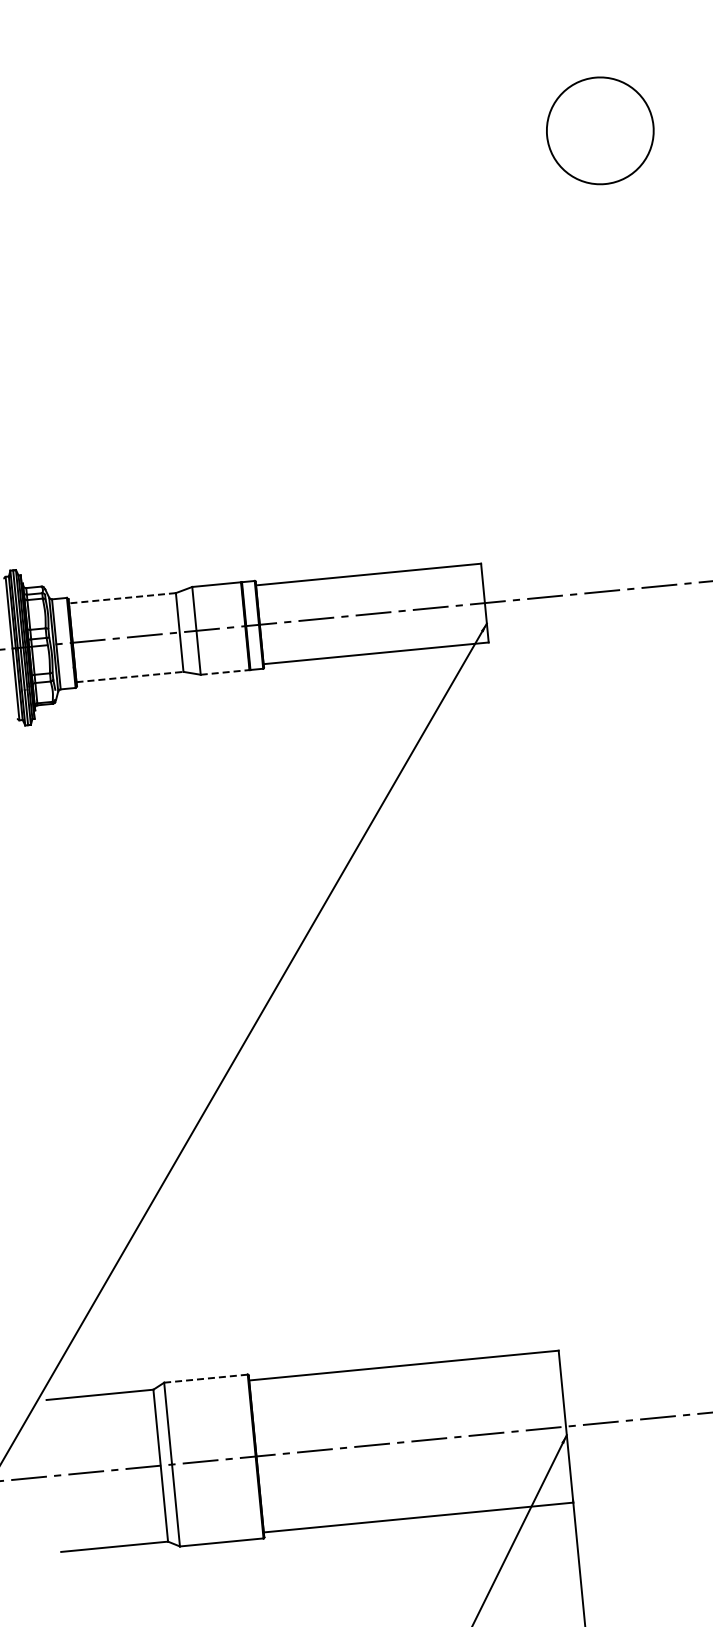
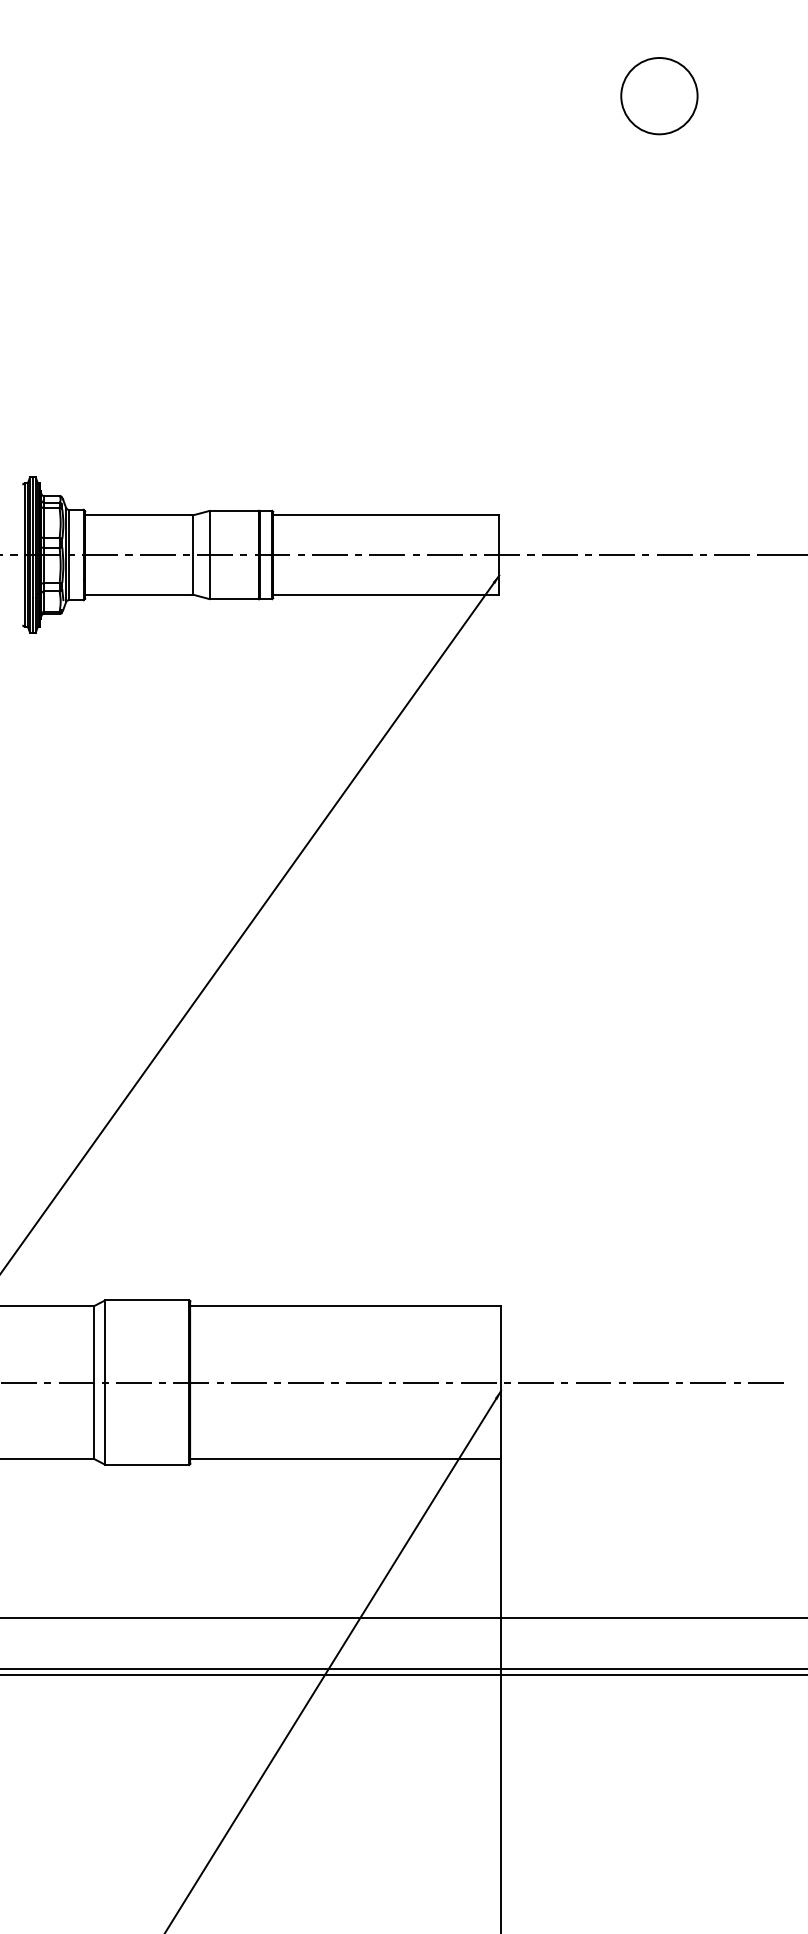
circle: (600, 131) -> (659, 96), size x0.71
line: (121, 598) -> (138, 515), dashed -> solid
line: (225, 672) -> (234, 599), dashed -> solid
line: (129, 676) -> (138, 594), dashed -> solid
line: (206, 1378) -> (147, 1300), dashed -> solid

